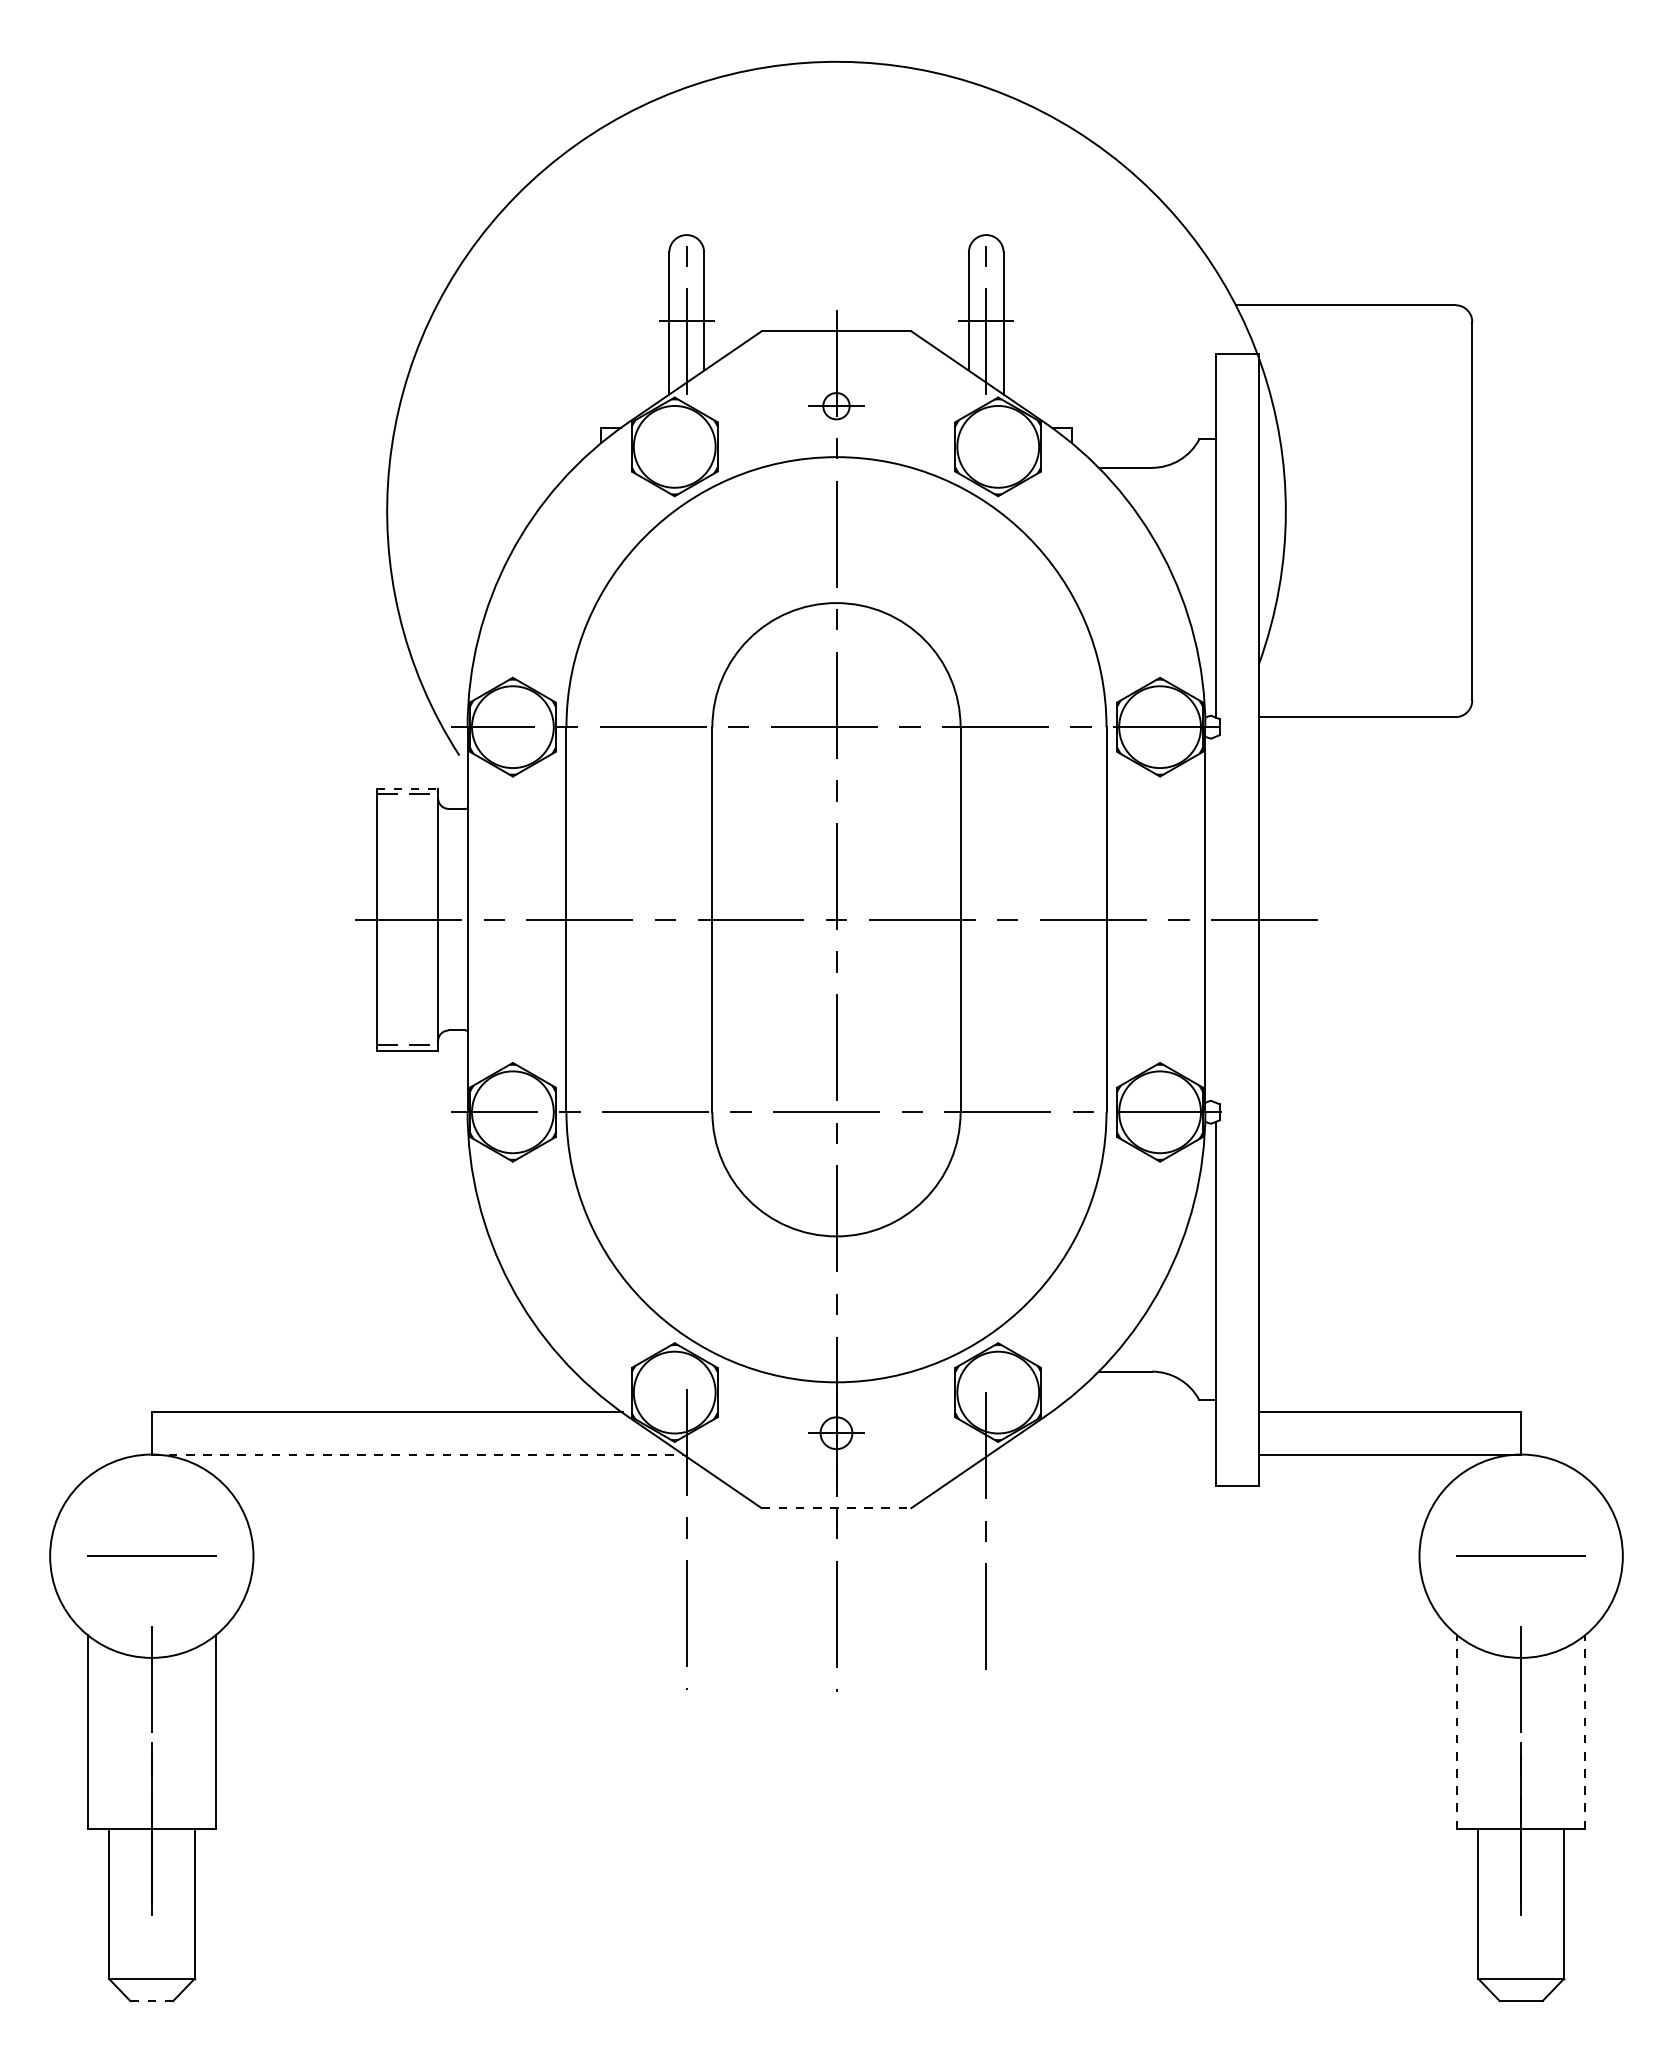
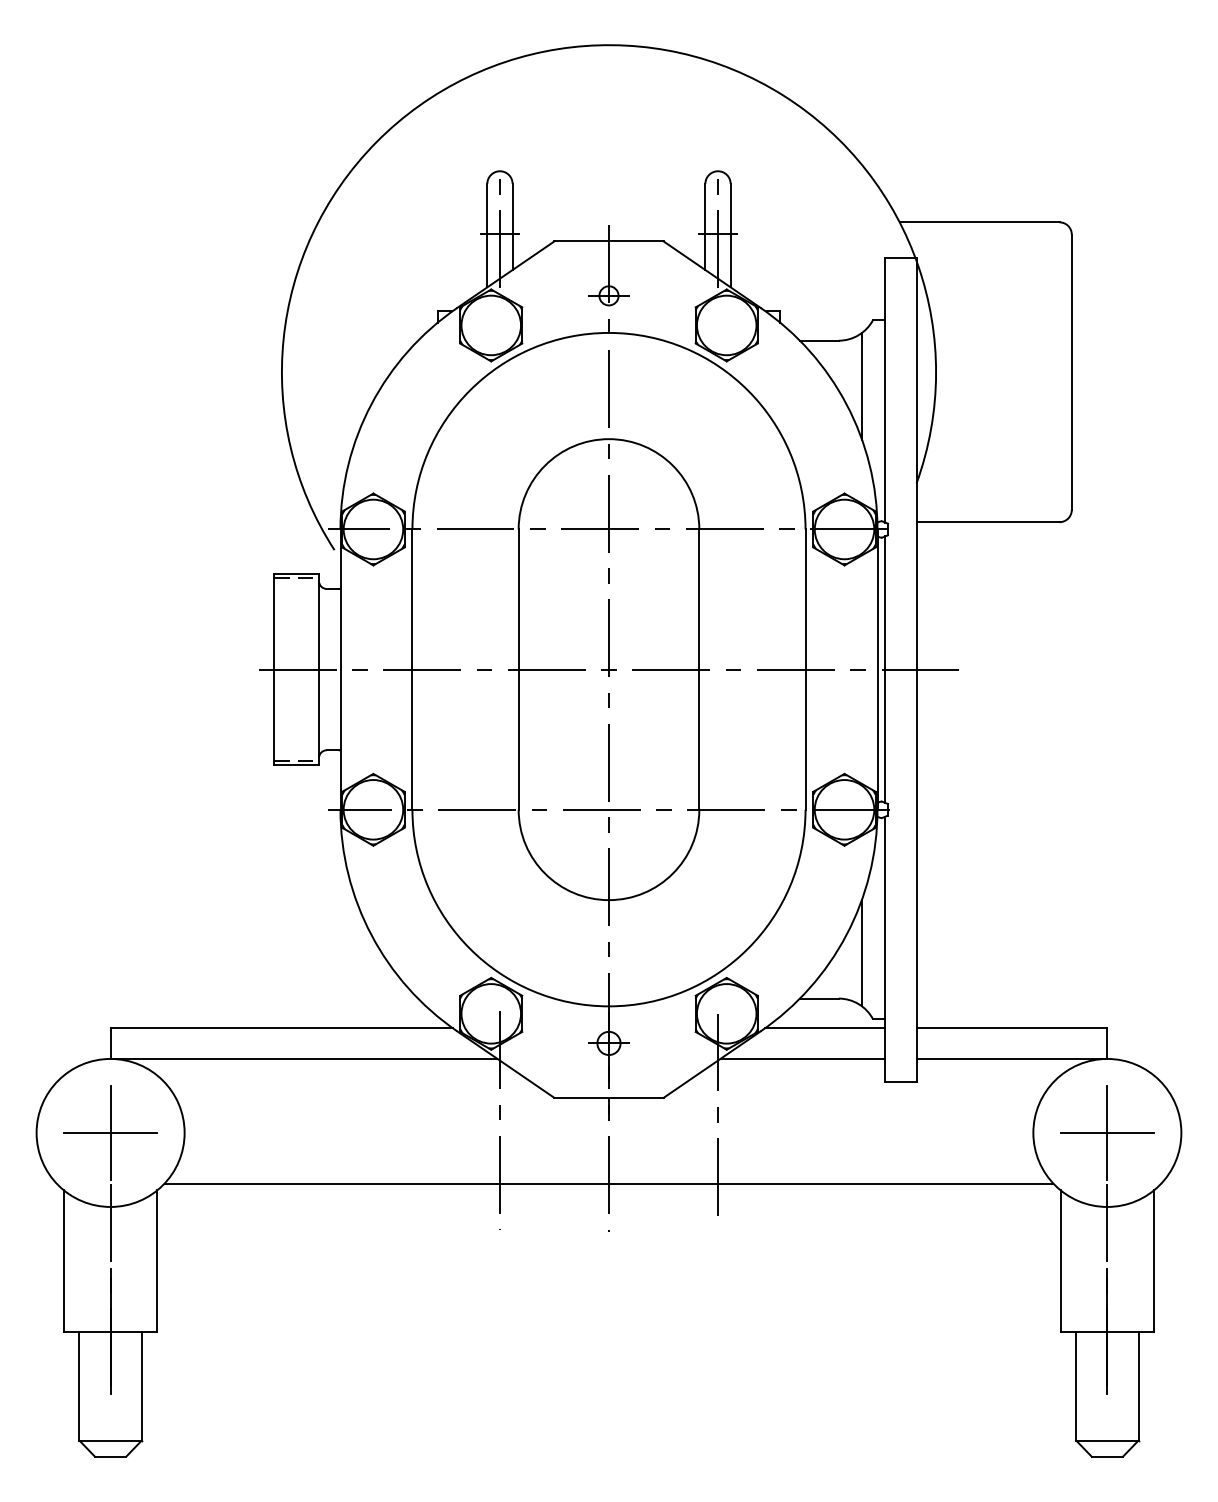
line: (1184, 530) -> (862, 386), added
line: (407, 788) -> (296, 574), dashed -> solid
line: (1216, 919) -> (885, 669), added
line: (1184, 1308) -> (862, 952), added
line: (1133, 1411) -> (825, 1027), added
line: (417, 1454) -> (304, 1058), dashed -> solid
line: (1103, 1454) -> (803, 1058), added
line: (836, 1508) -> (609, 1098), dashed -> solid
line: (151, 1556) -> (110, 1133), added
line: (1521, 1556) -> (1107, 1133), added
line: (836, 1625) -> (609, 1183), added
line: (1456, 1731) -> (1060, 1260), dashed -> solid
line: (1585, 1731) -> (1154, 1260), dashed -> solid
line: (151, 2001) -> (110, 1457), dashed -> solid

